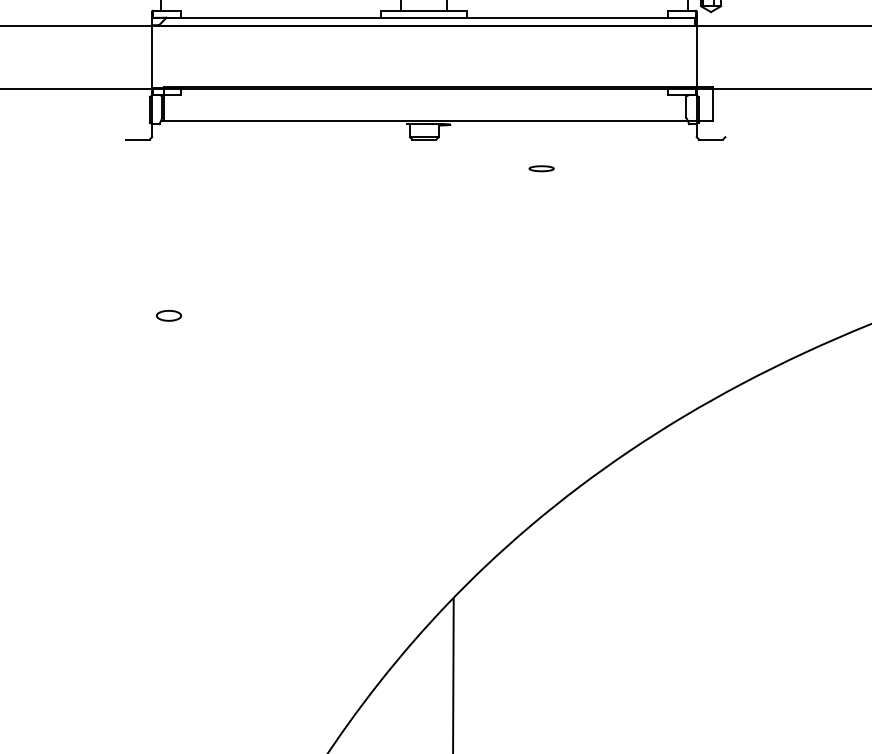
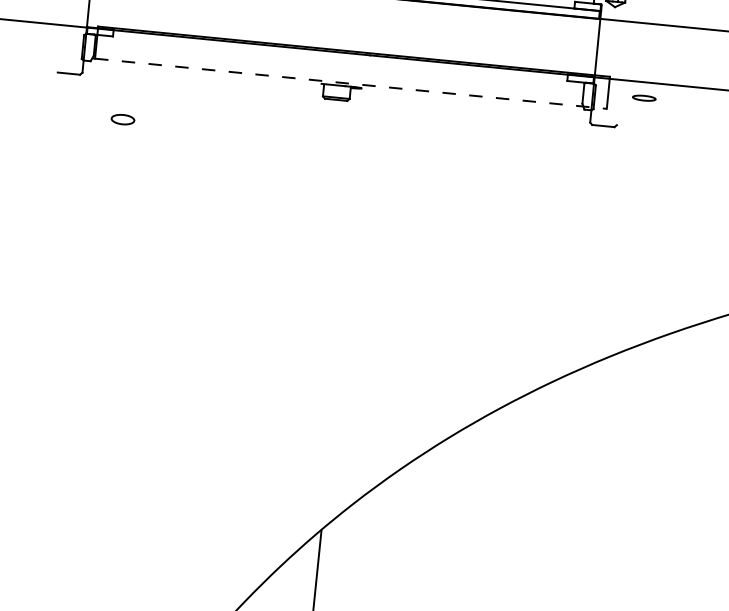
line: (438, 120) -> (351, 83), solid -> dashed
part: (541, 168) -> (644, 97), moved
part: (169, 315) -> (123, 119), moved

